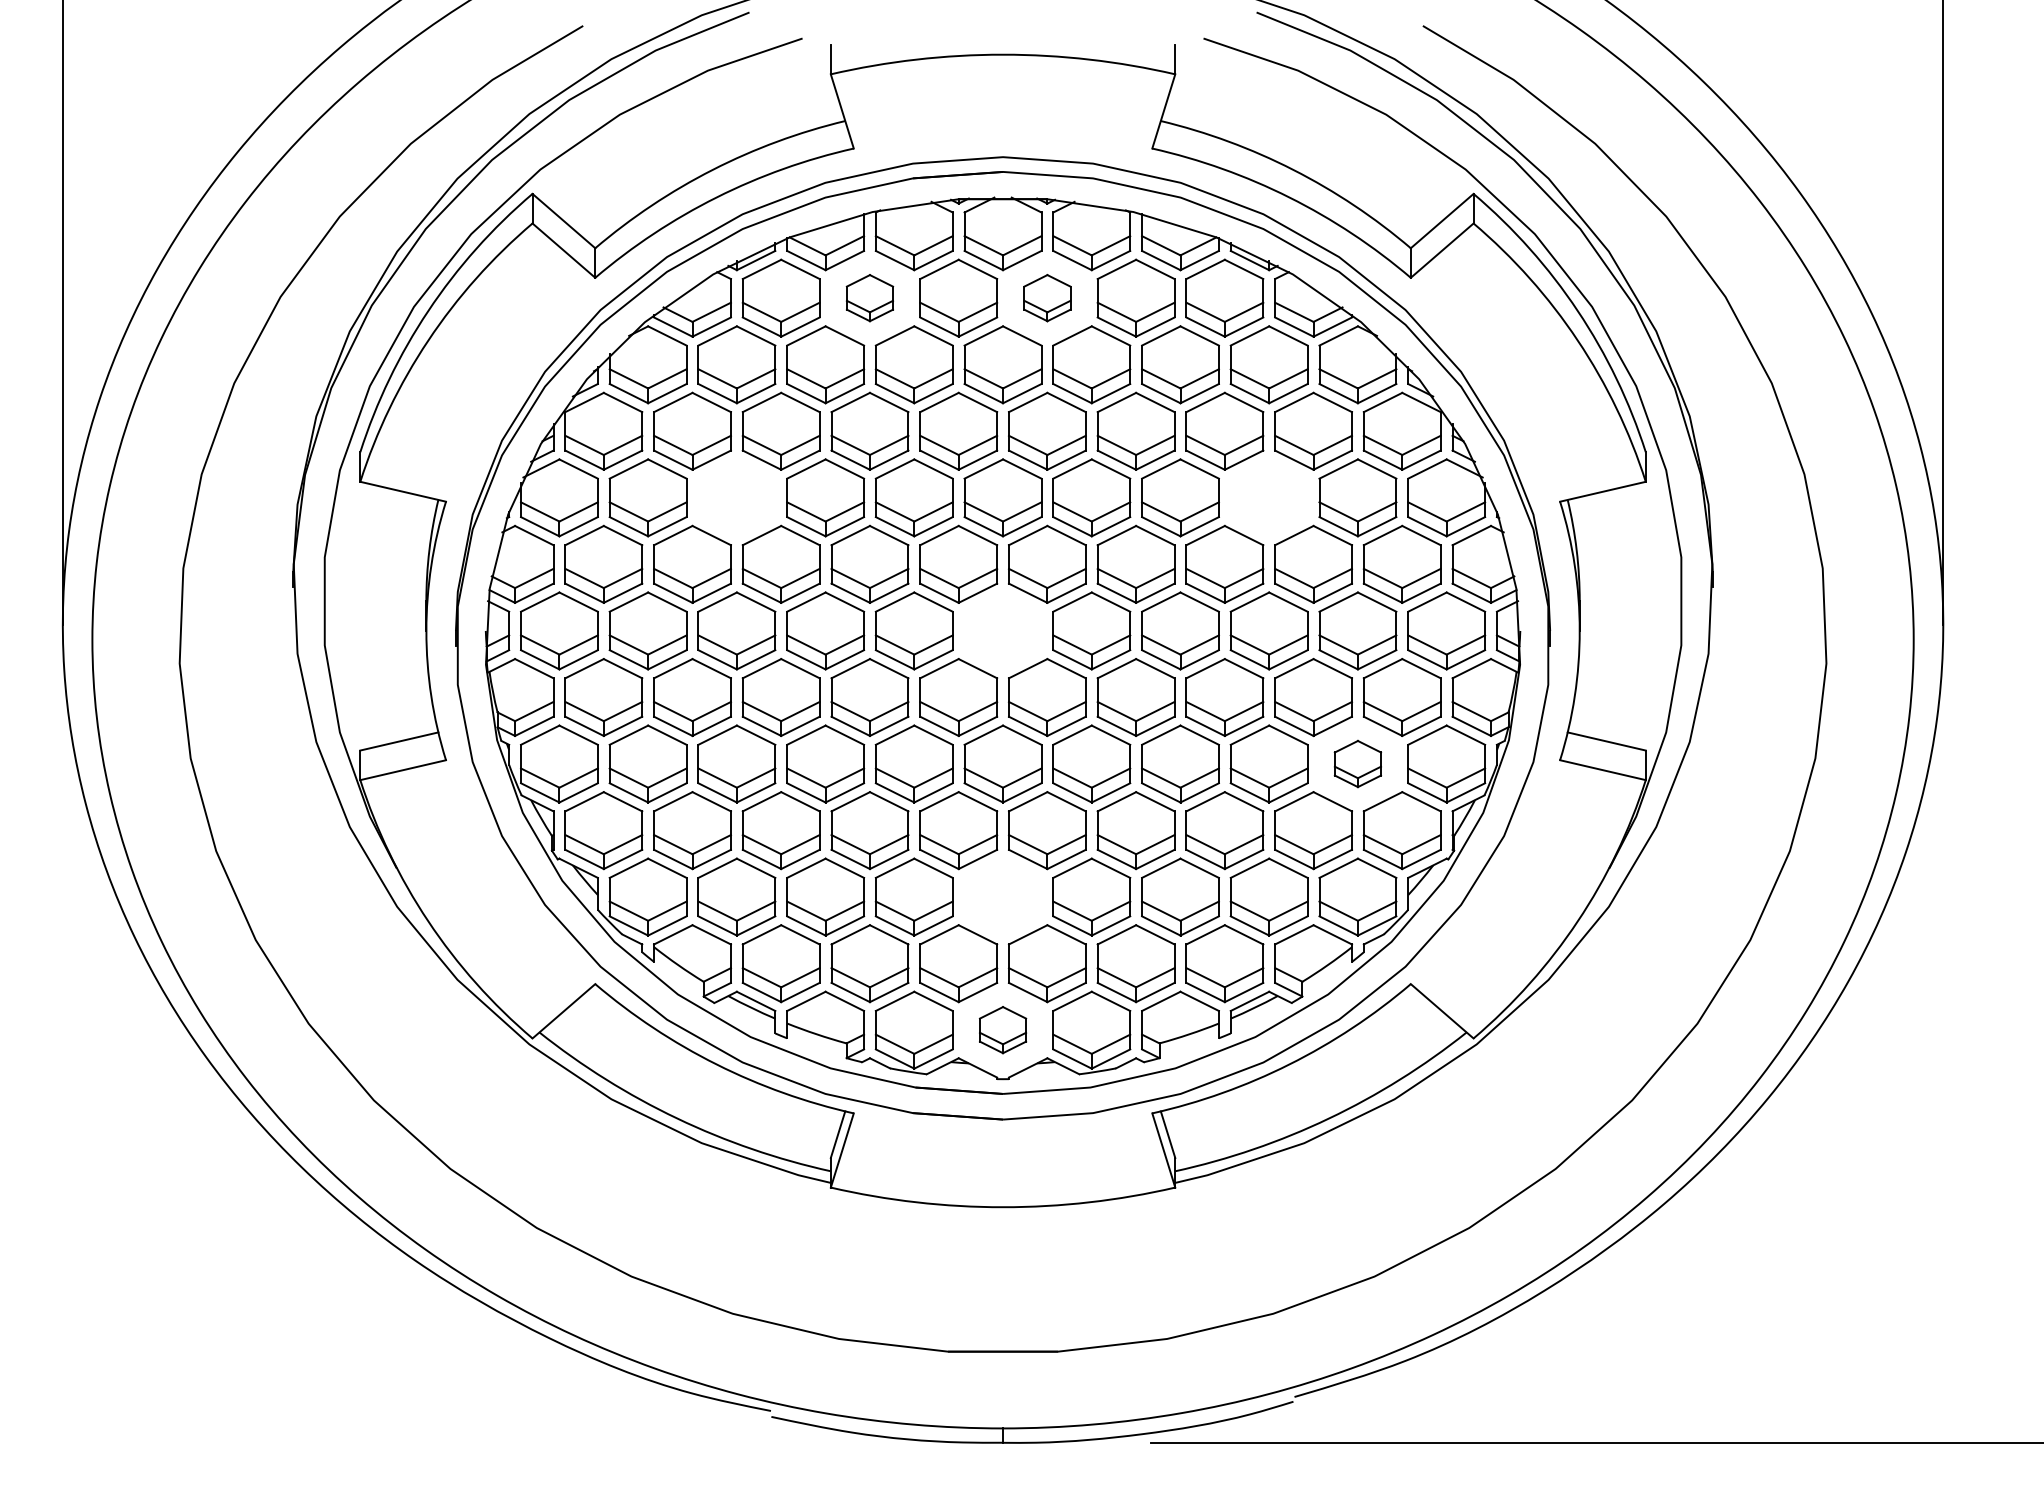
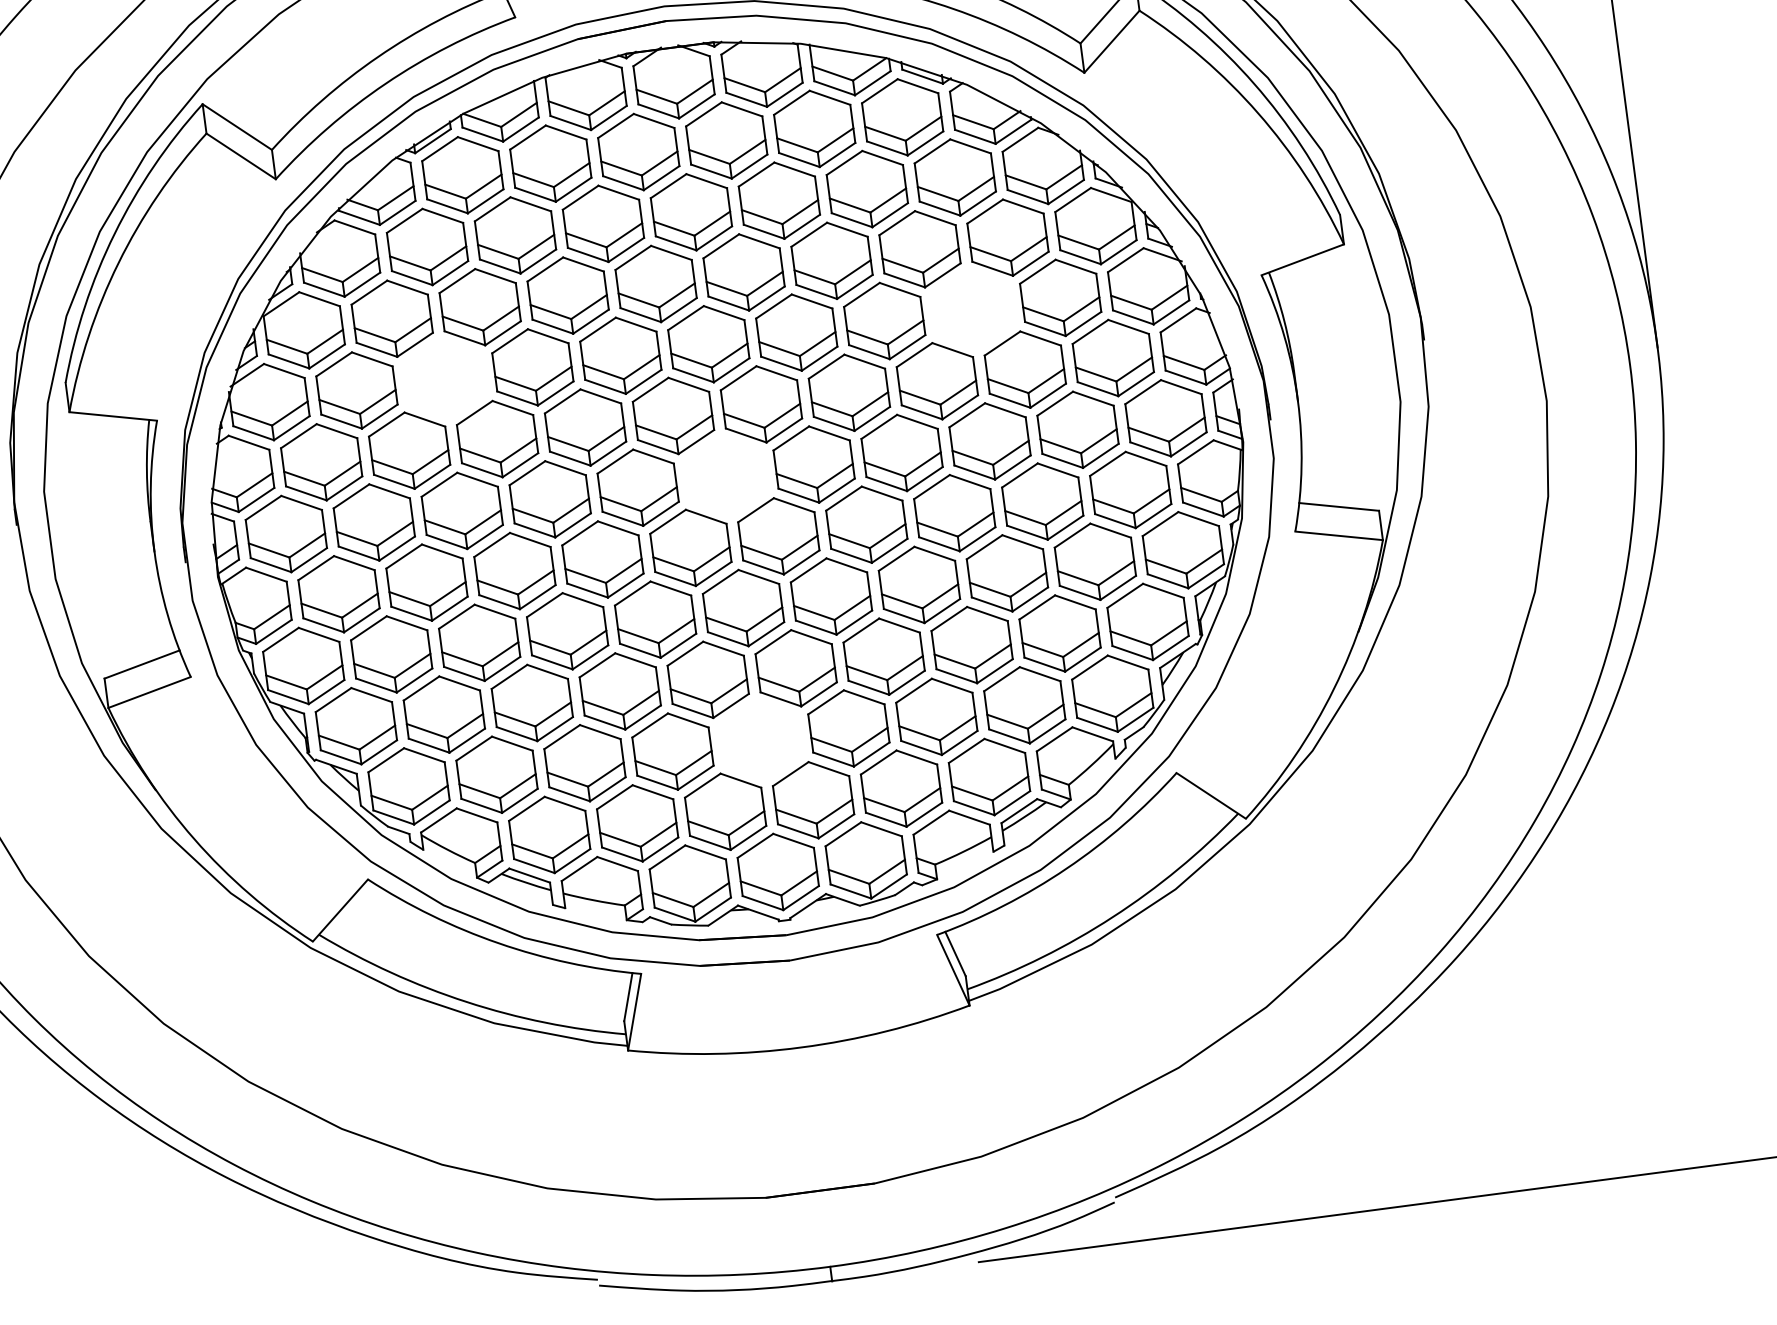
part: (869, 297) -> (550, 162), size x1.67
part: (1047, 297) -> (726, 139), size x1.67
part: (1357, 763) -> (1094, 561), size x1.67
part: (1002, 1029) -> (777, 871), size x1.67

